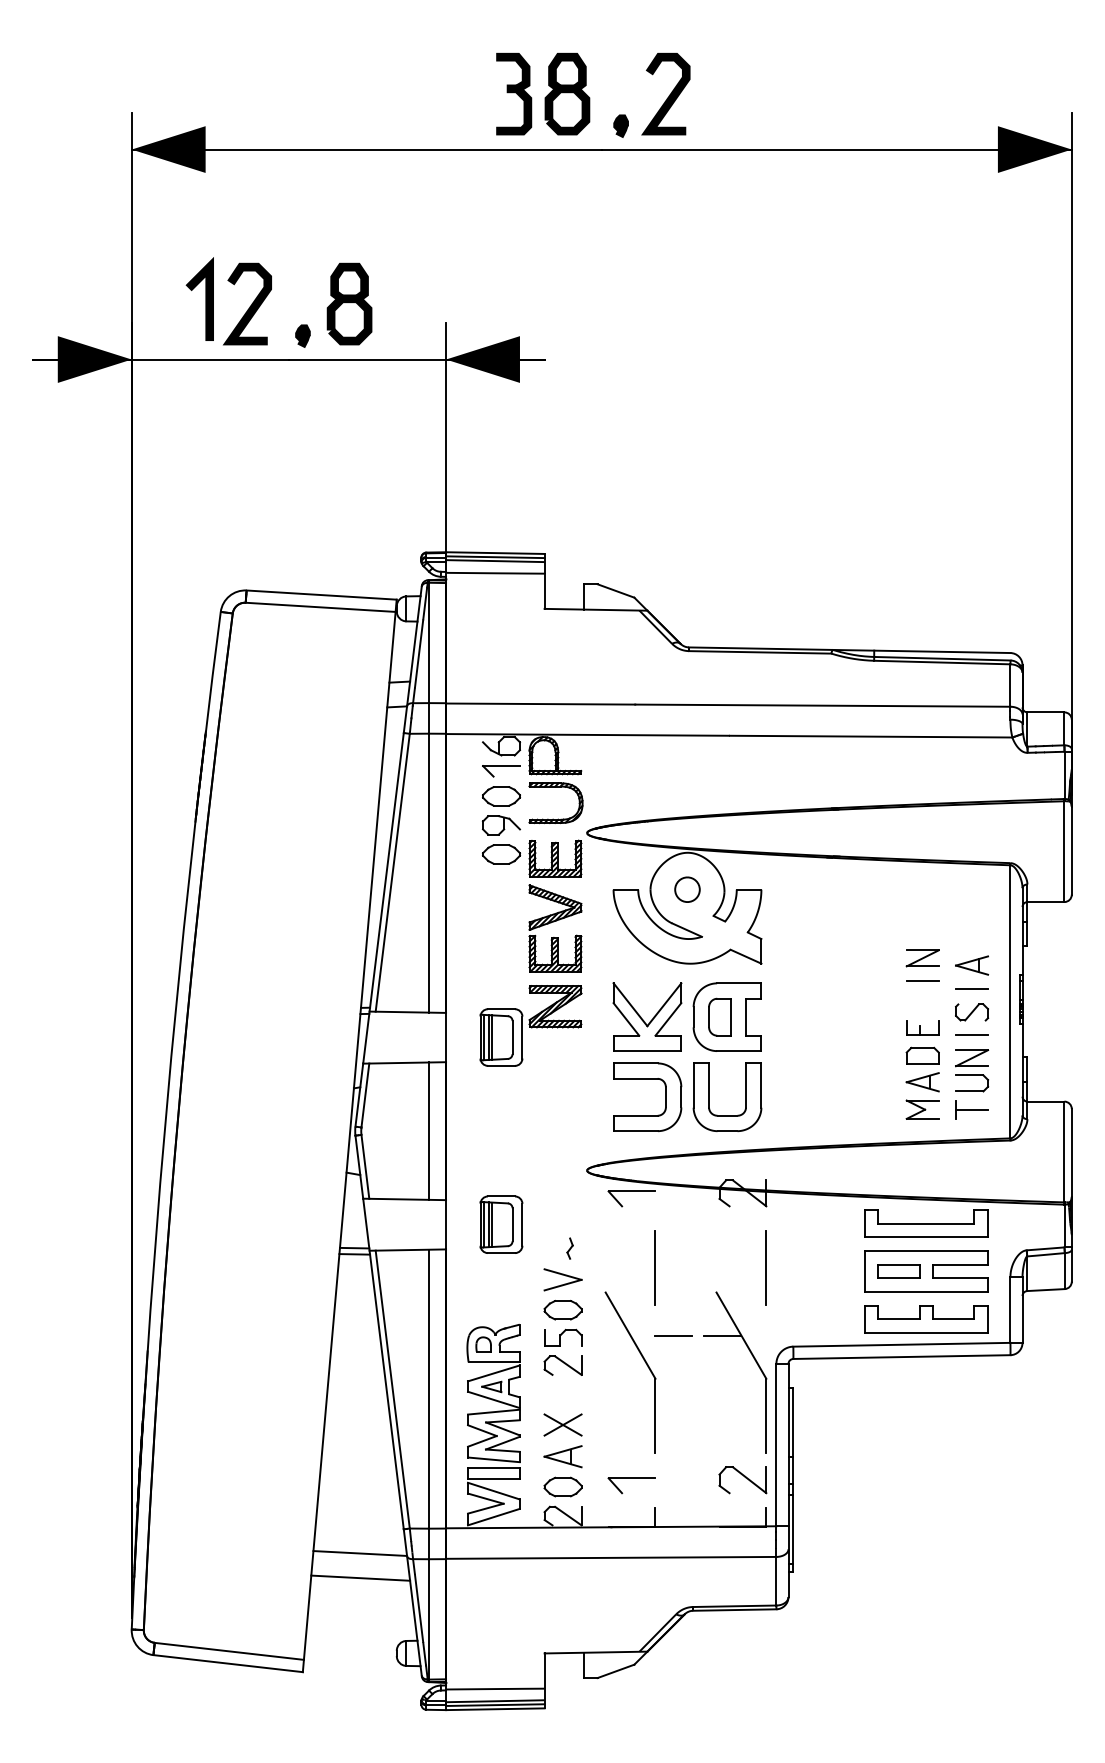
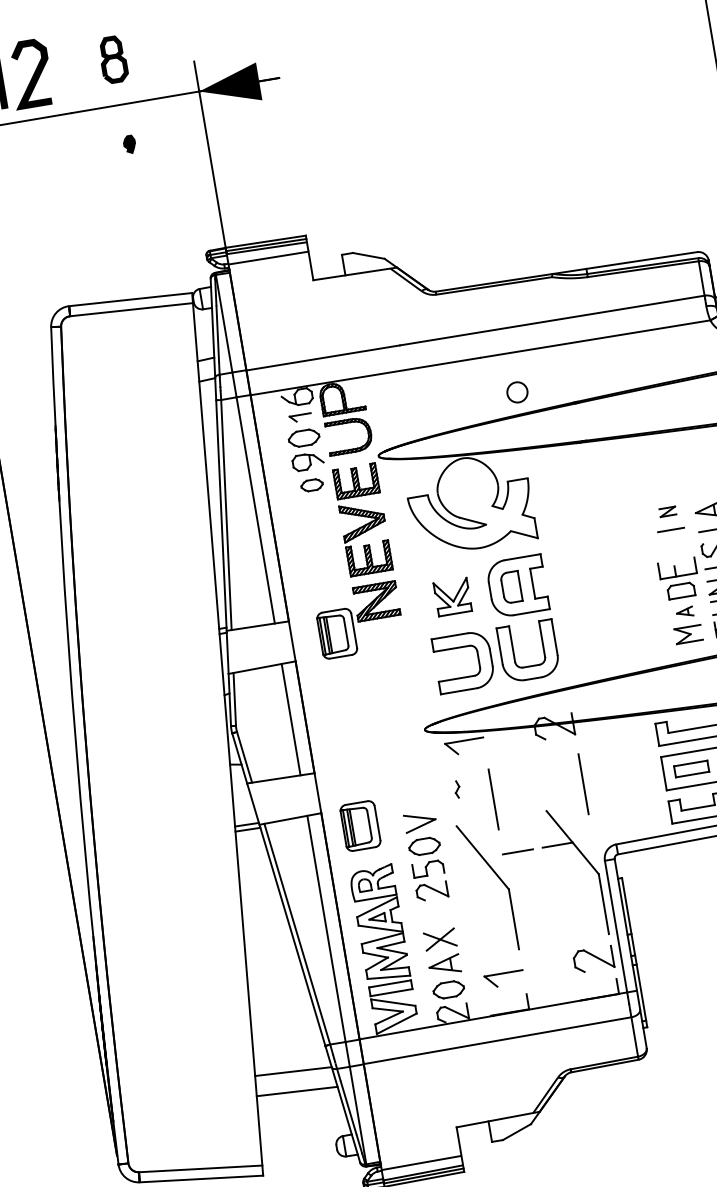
part: (349, 303) -> (113, 59), size x0.7
part: (302, 335) -> (129, 144), moved
part: (501, 771) -> (300, 418), size x0.7
part: (501, 854) -> (312, 485), size x0.7
part: (687, 889) -> (517, 392), moved
part: (922, 958) -> (667, 511), size x0.6
part: (647, 1016) -> (452, 596), size x0.6
part: (922, 1027) -> (677, 567), size x1.4
part: (922, 1082) -> (684, 612), size x0.6
part: (501, 1224) -> (360, 825), moved
part: (569, 1248) -> (456, 789), moved

